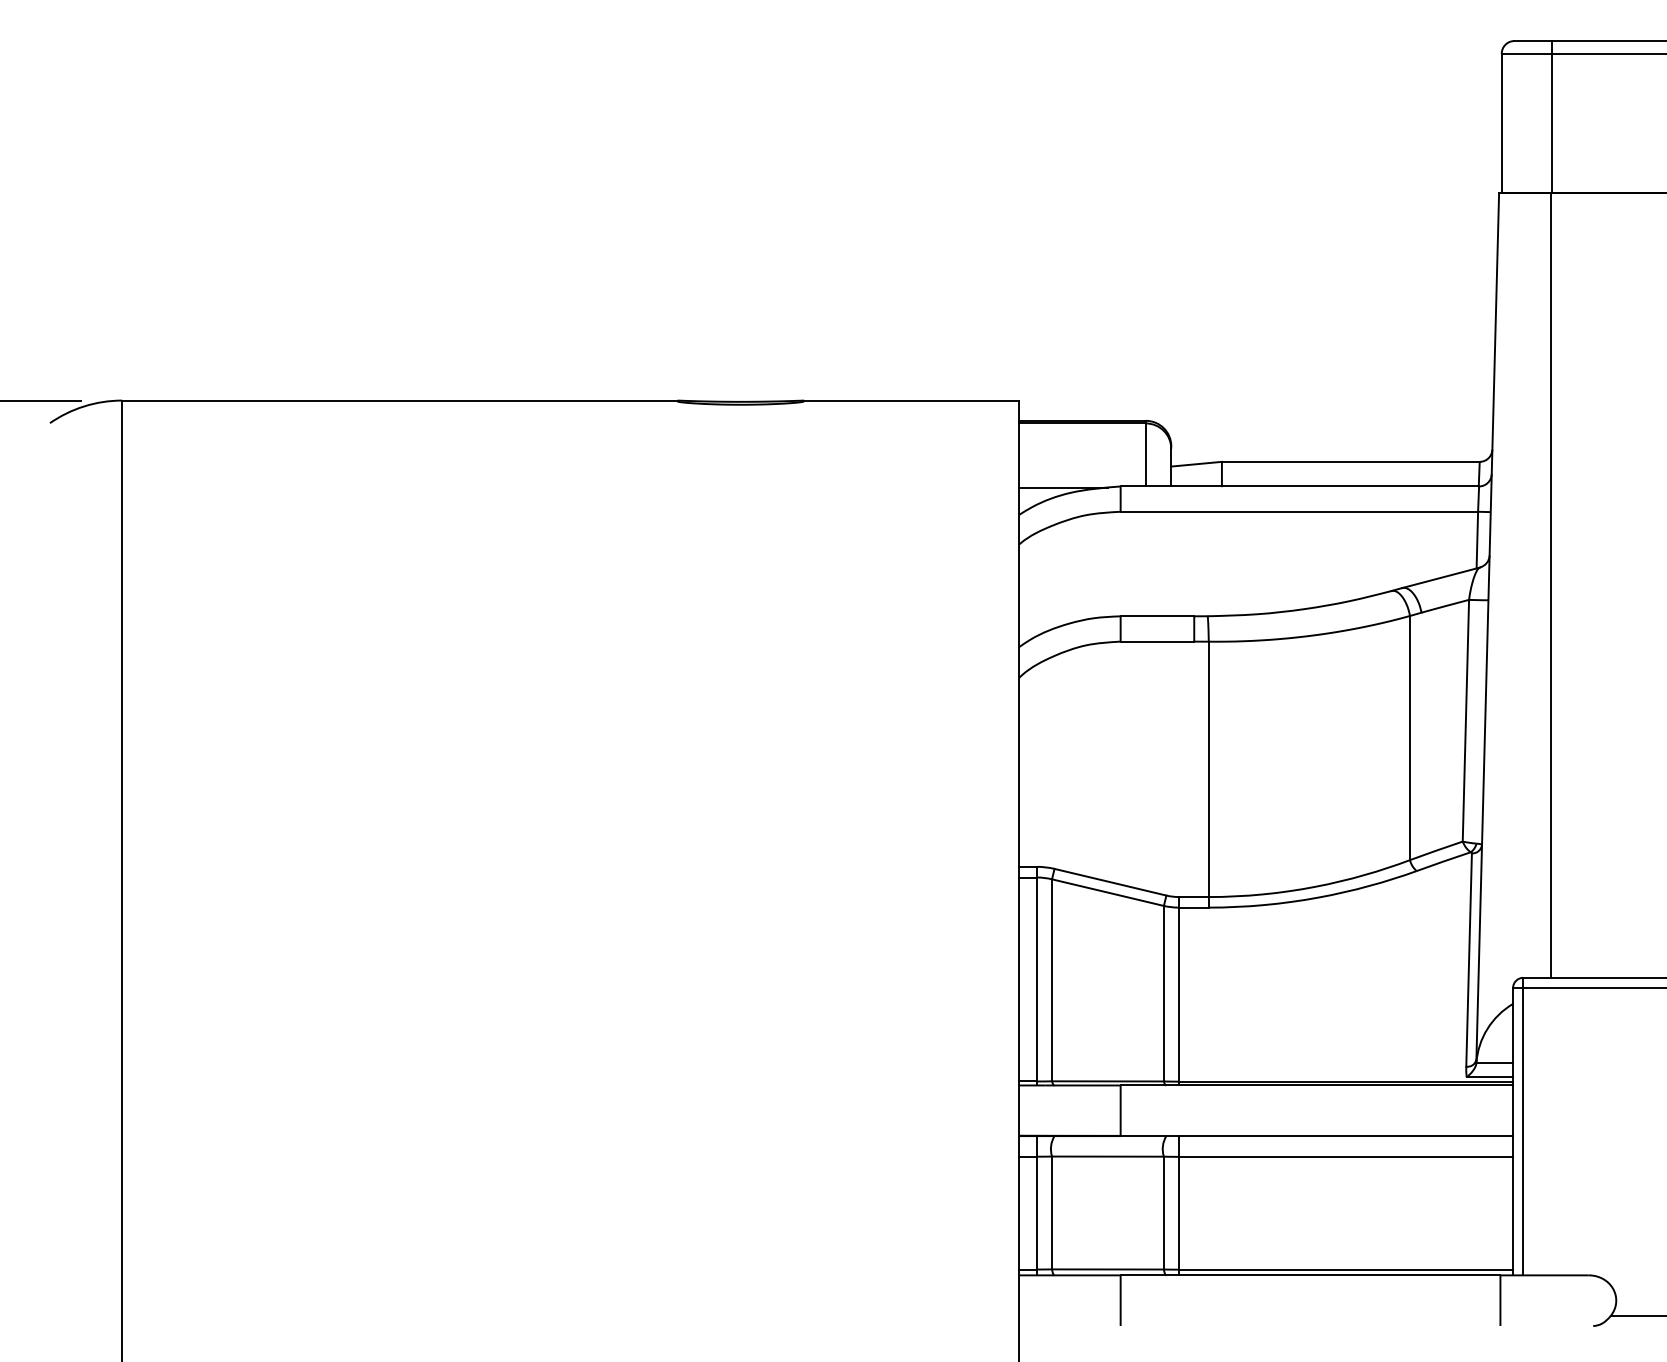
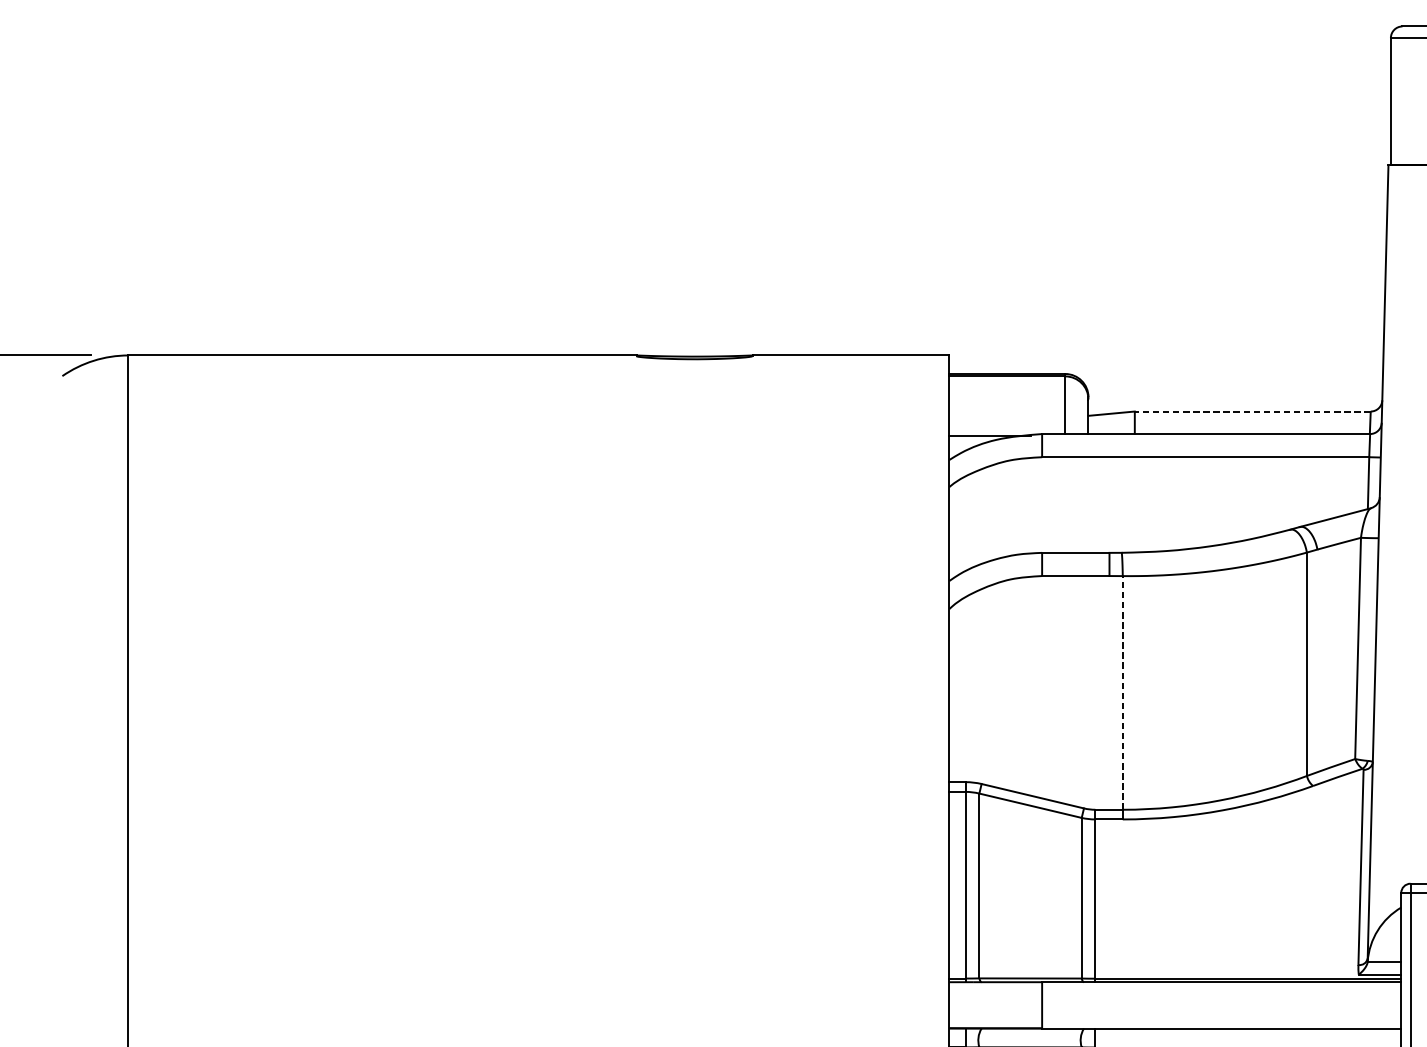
line: (1350, 461) -> (1252, 411), solid -> dashed
line: (1208, 769) -> (1122, 693), solid -> dashed

